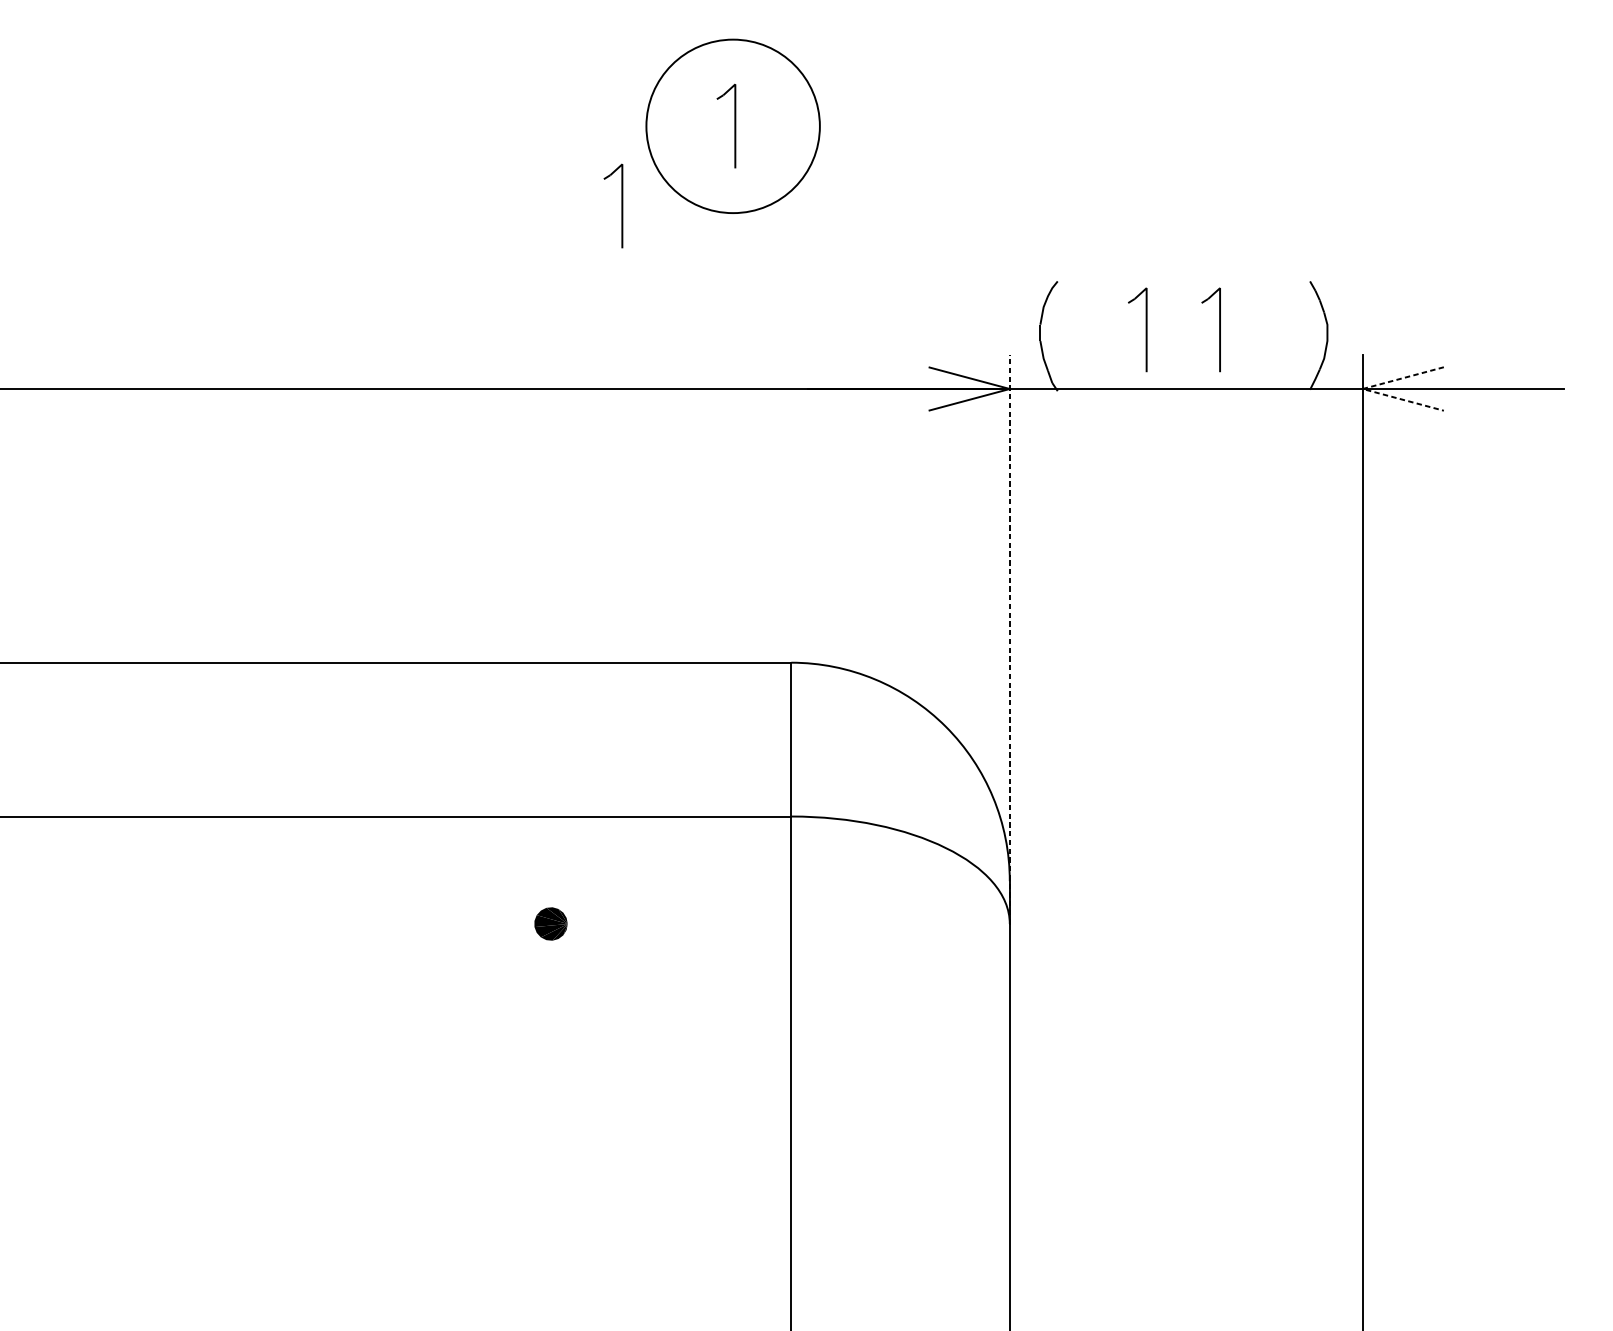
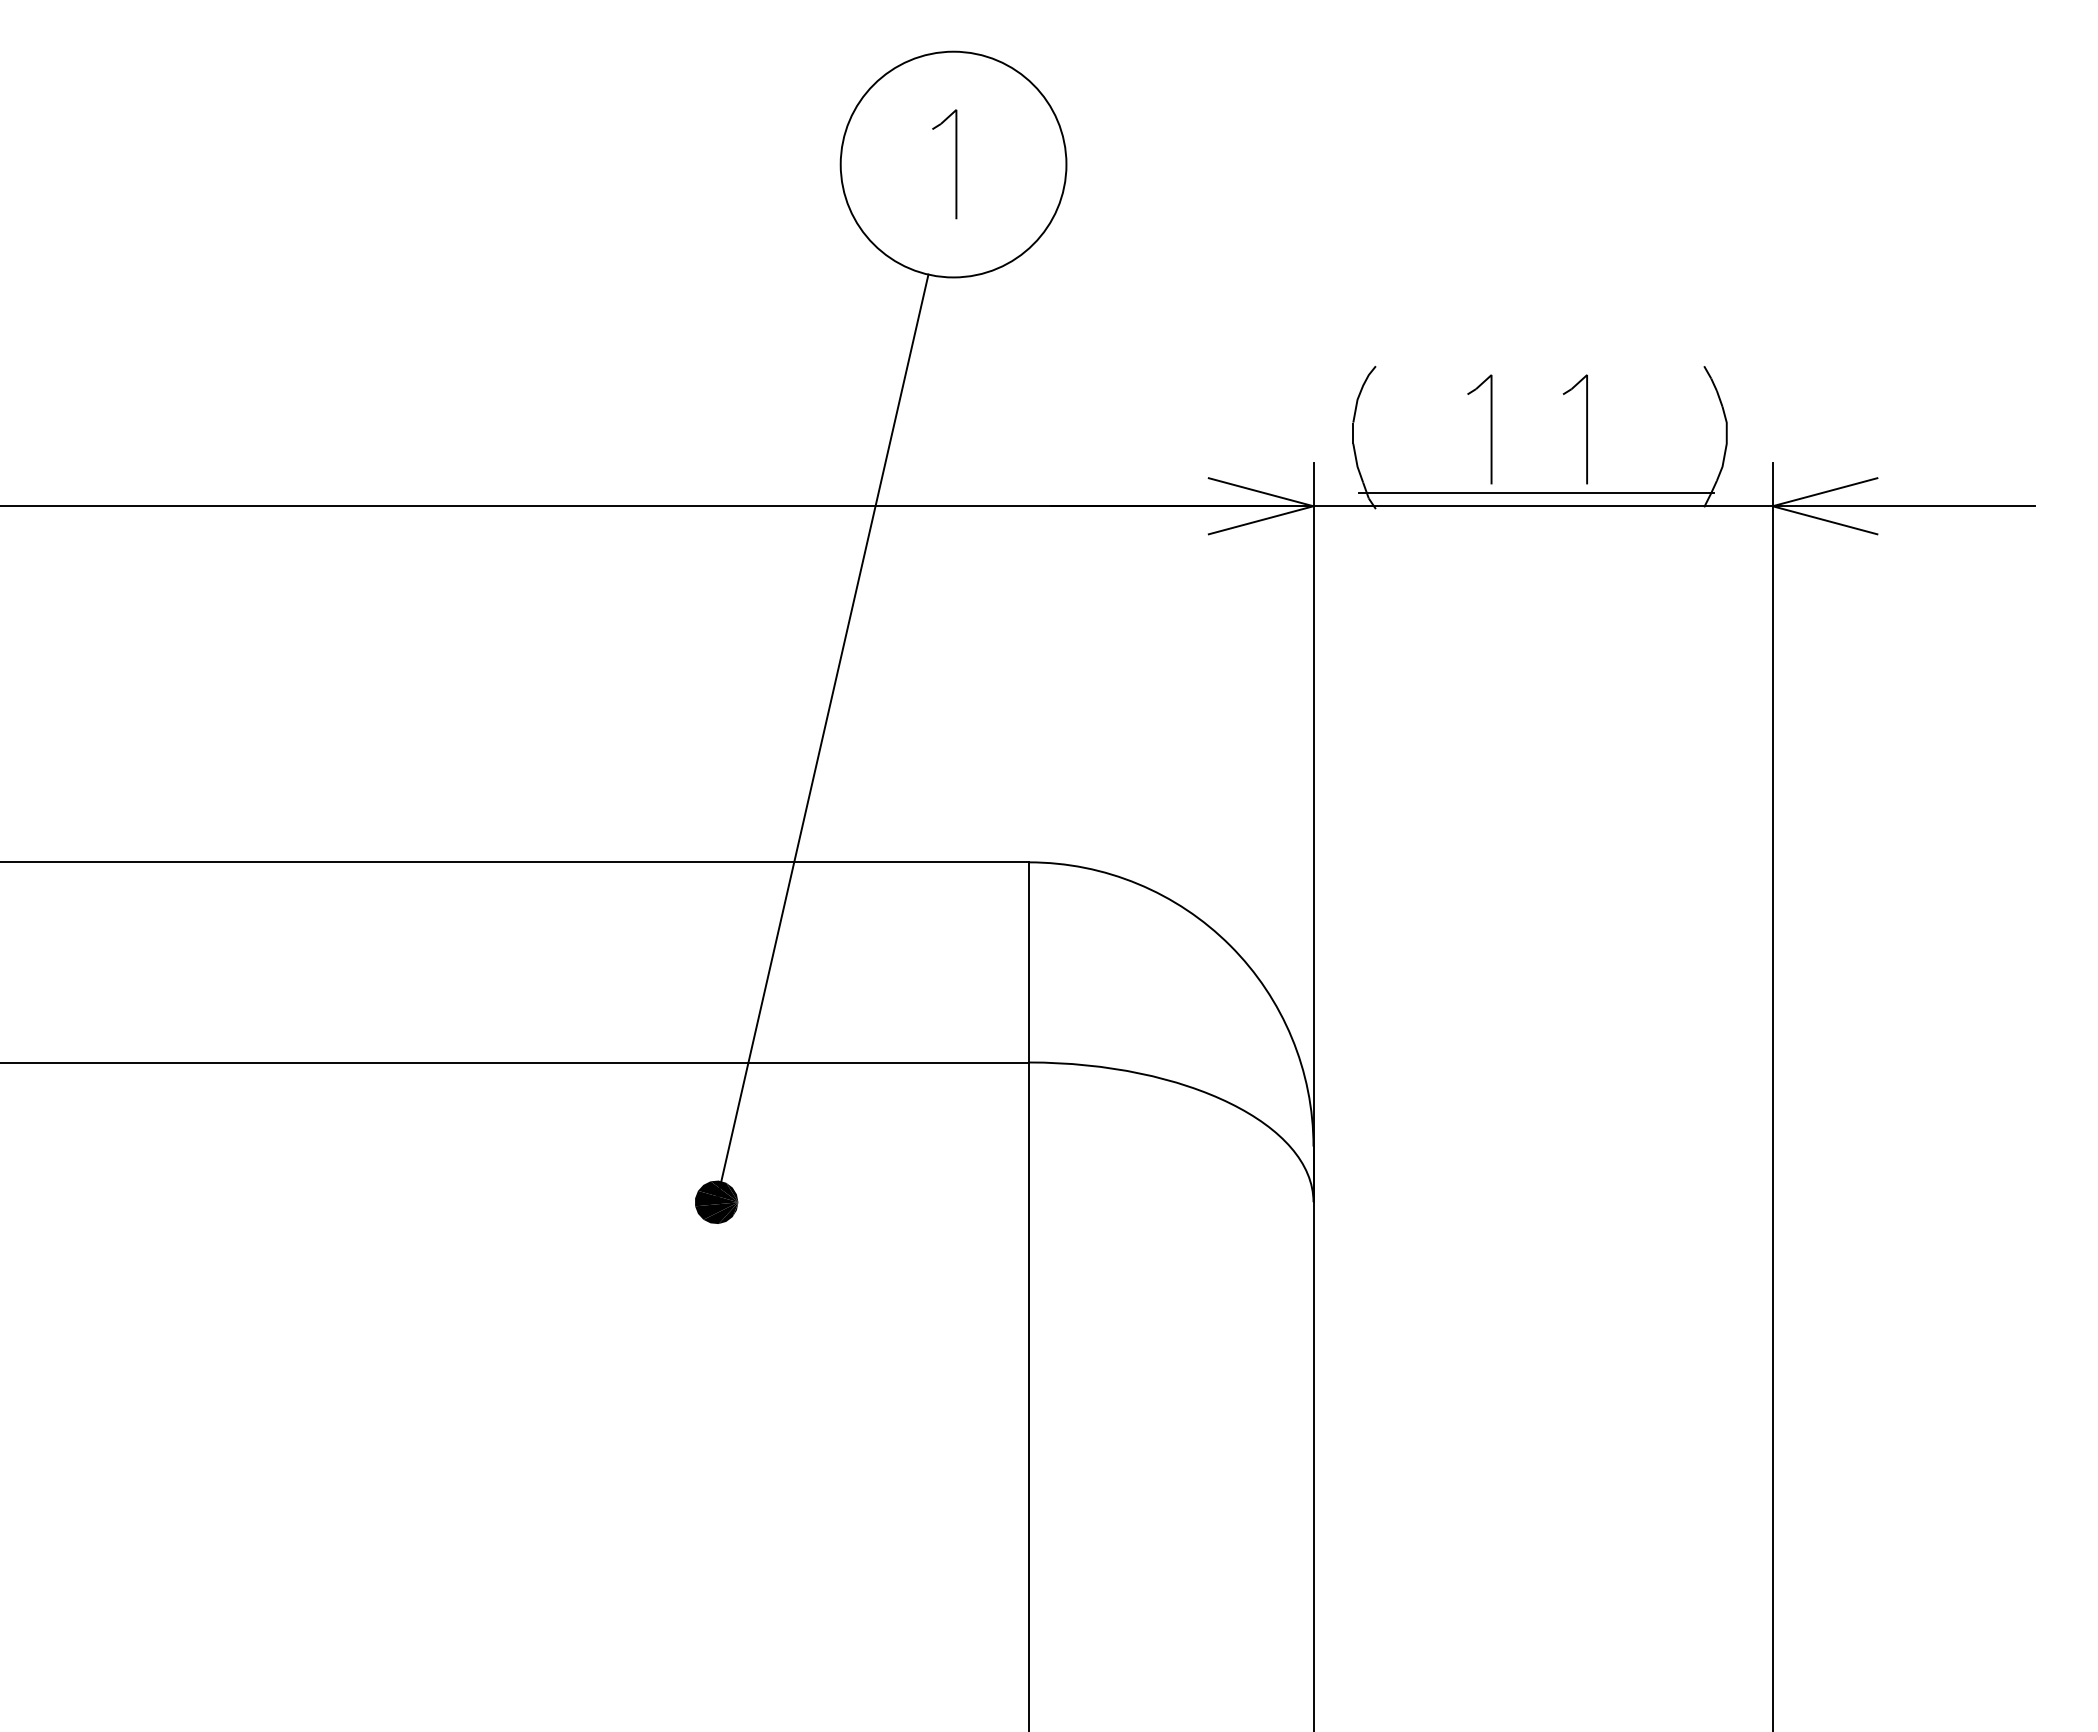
part: (621, 206) -> (808, 268), removed
line: (1181, 379) -> (1536, 493), added
line: (1362, 389) -> (1772, 506), dashed -> solid
line: (632, 567) -> (822, 738), added
line: (1009, 639) -> (1313, 832), dashed -> solid

